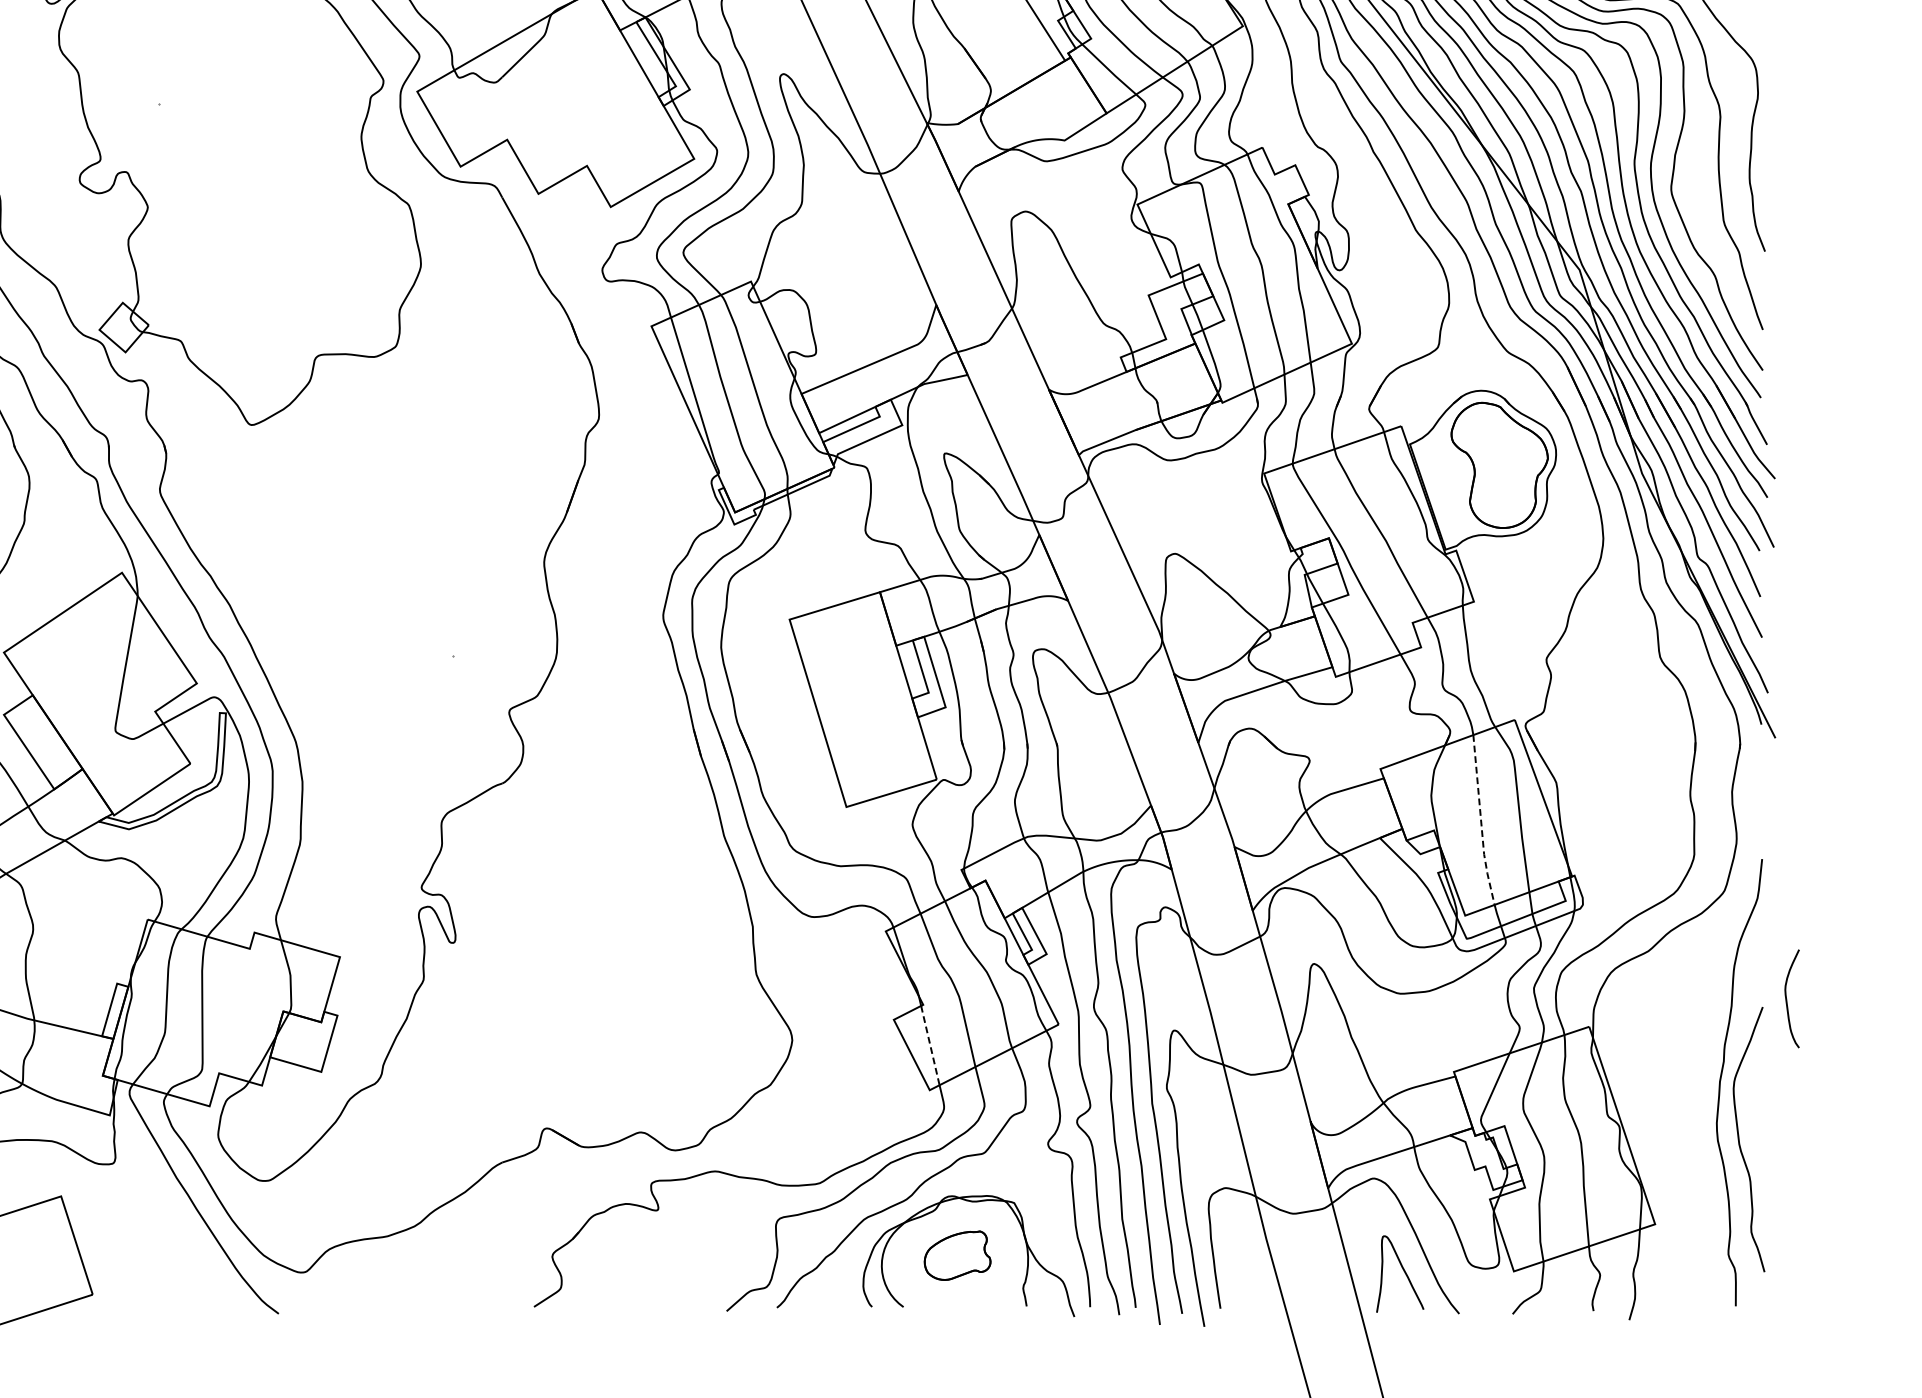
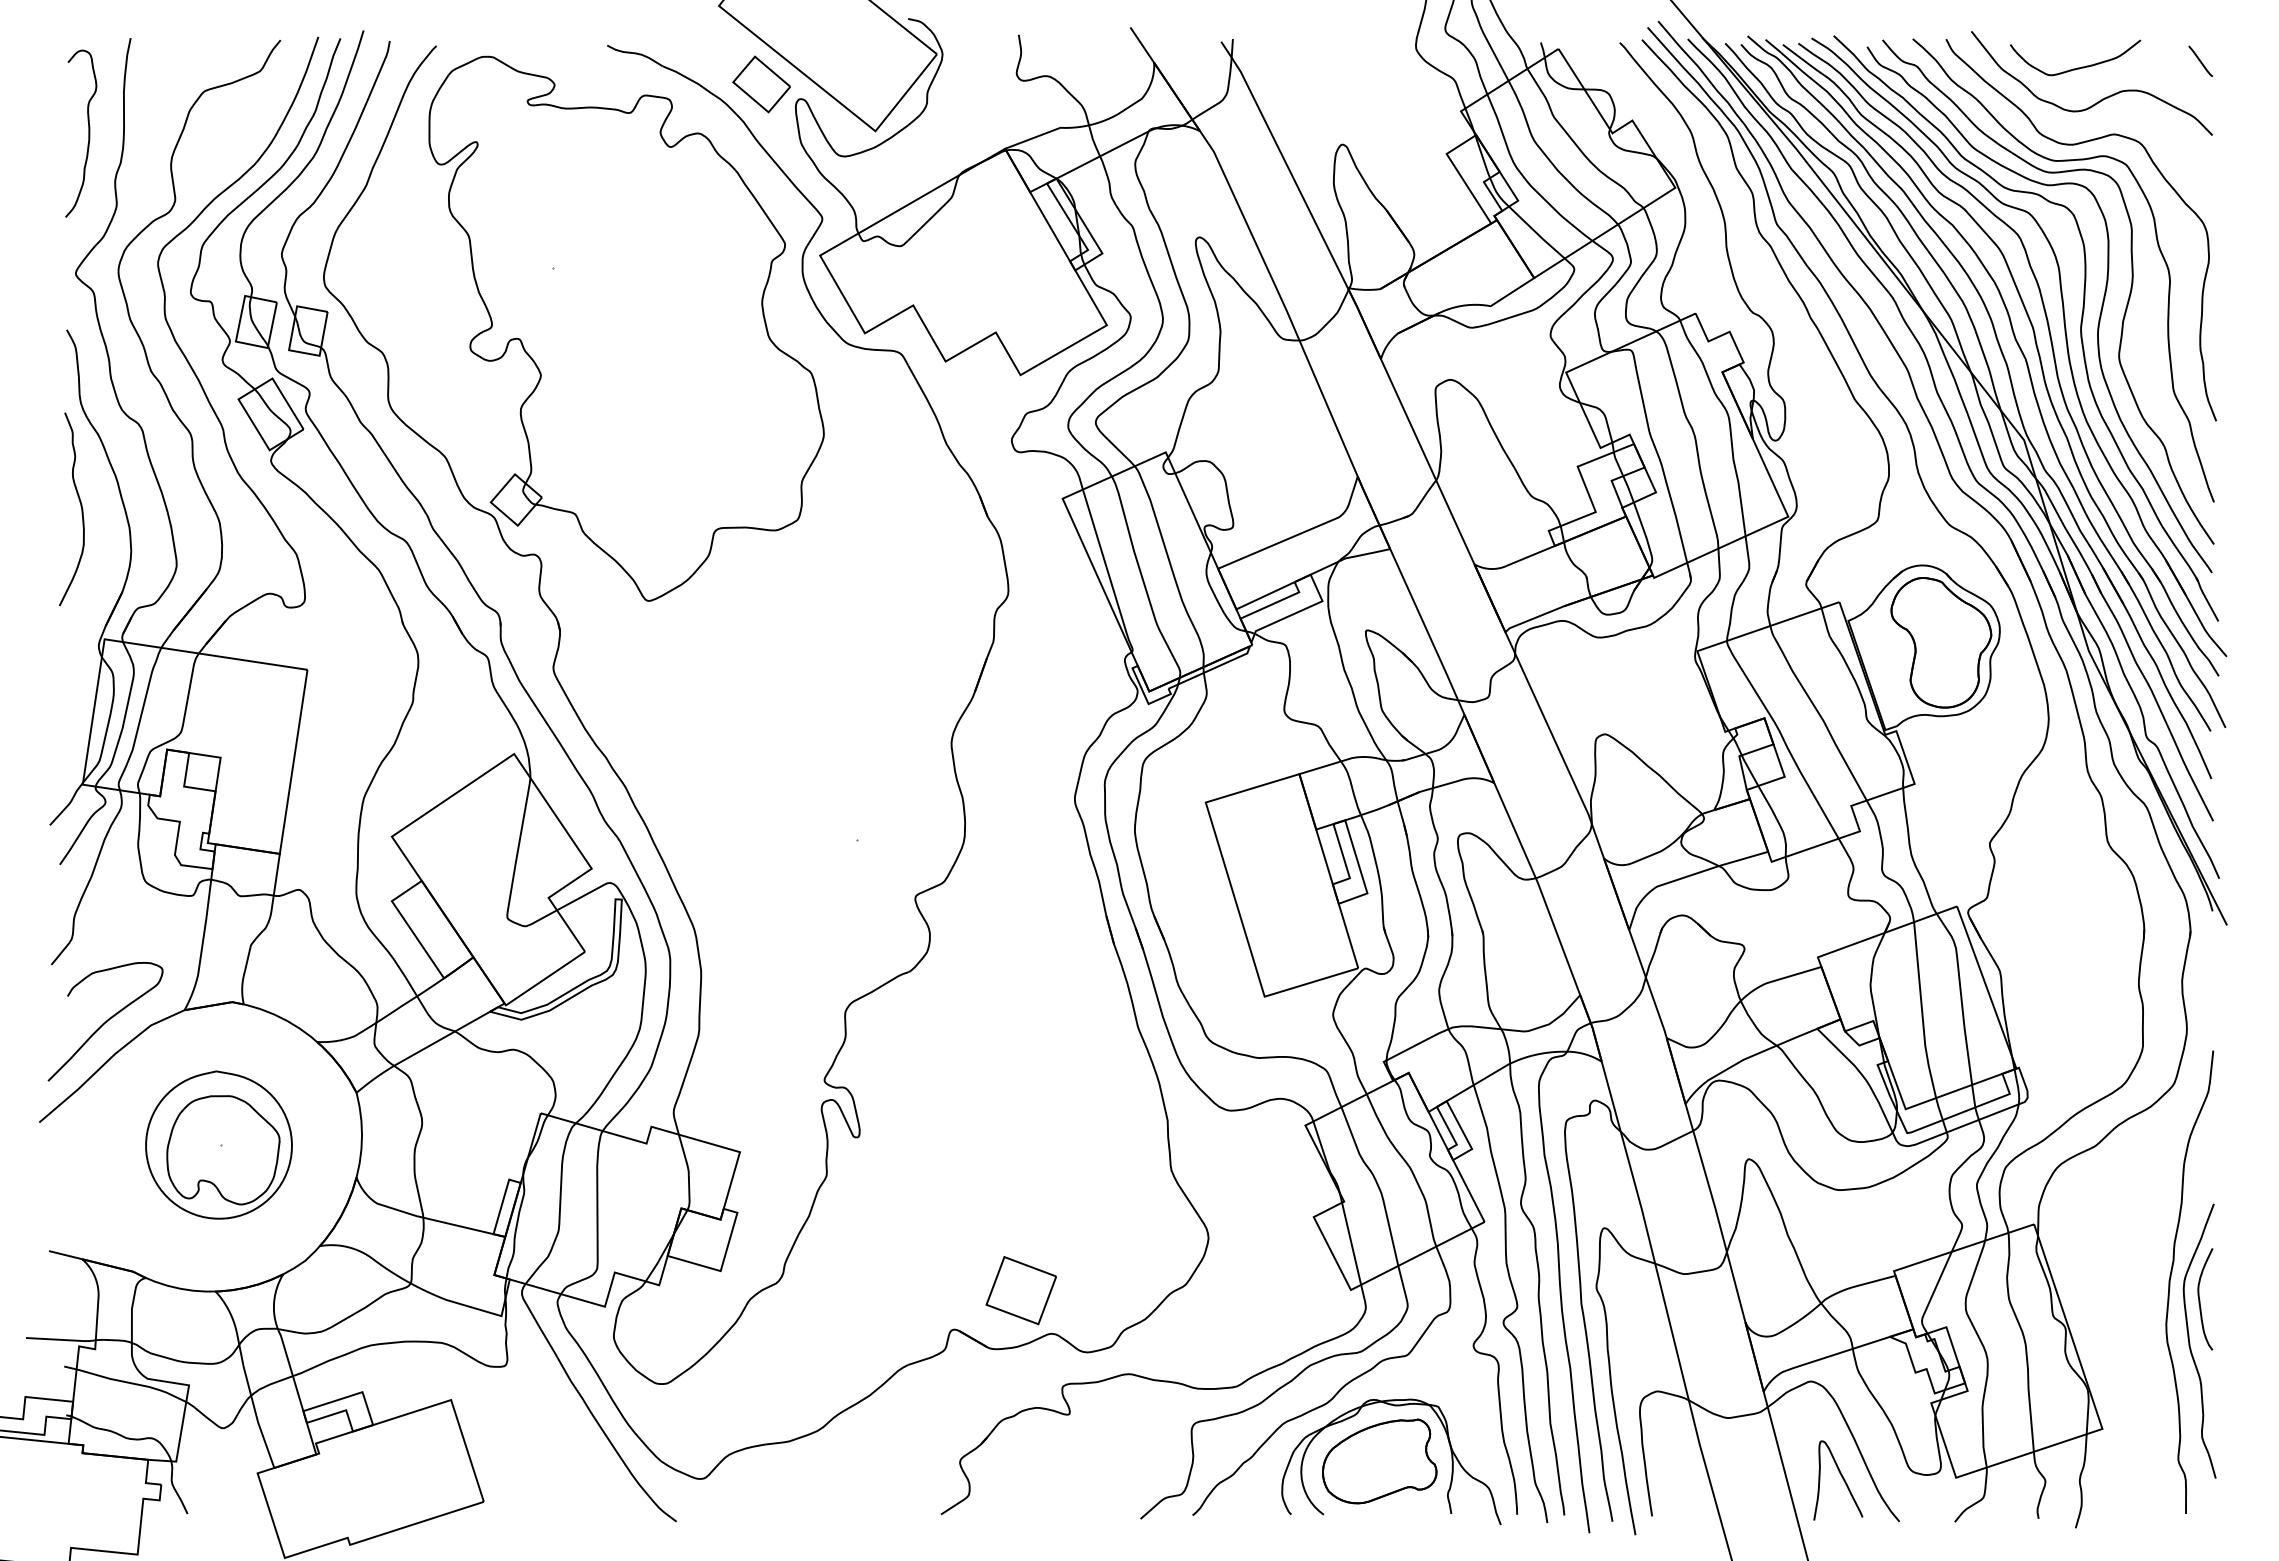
line: (1481, 822) -> (1922, 1012), dashed -> solid
curve: (1787, 998) -> (2200, 1299), moved
line: (930, 1046) -> (1351, 1244), dashed -> solid
part: (610, 1090) -> (1020, 1290), added
part: (957, 1255) -> (1379, 1461), size x1.67

